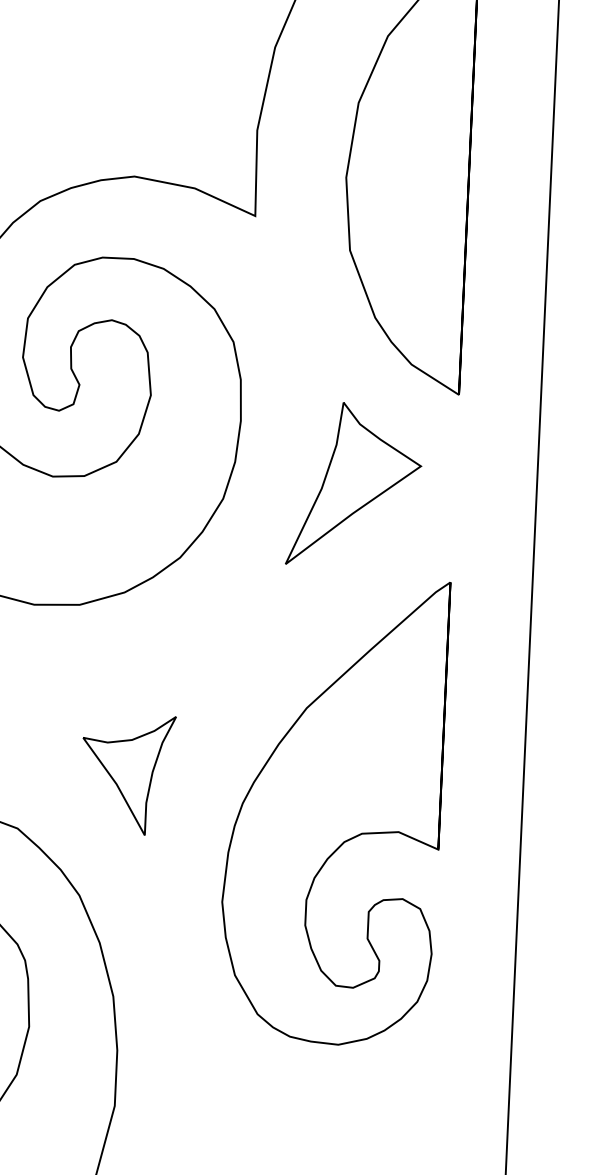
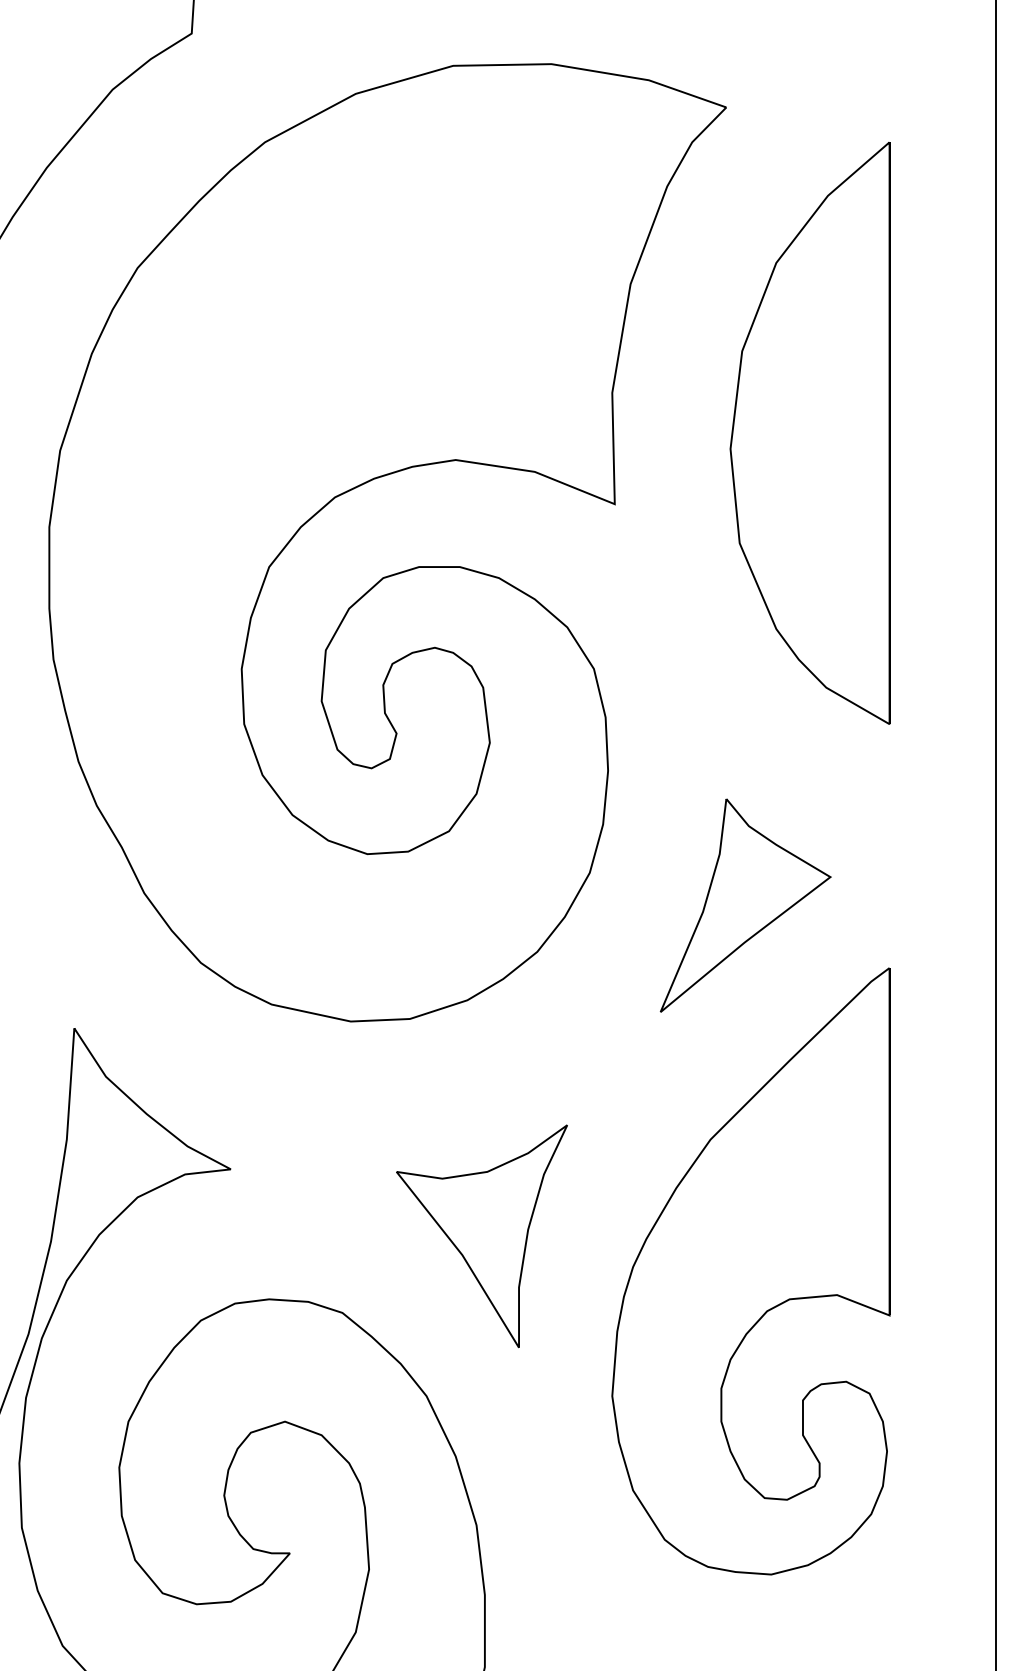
part: (354, 485) -> (745, 905), moved
part: (127, 774) -> (481, 1236), size x1.43

